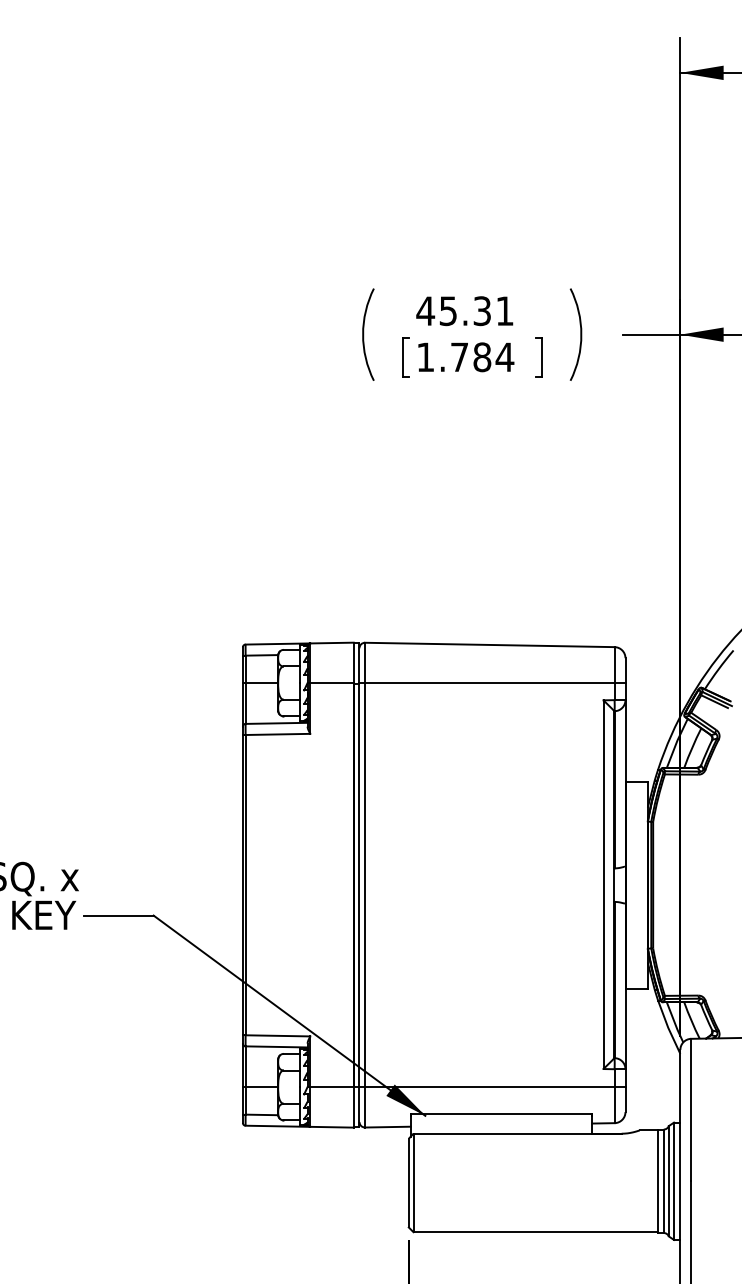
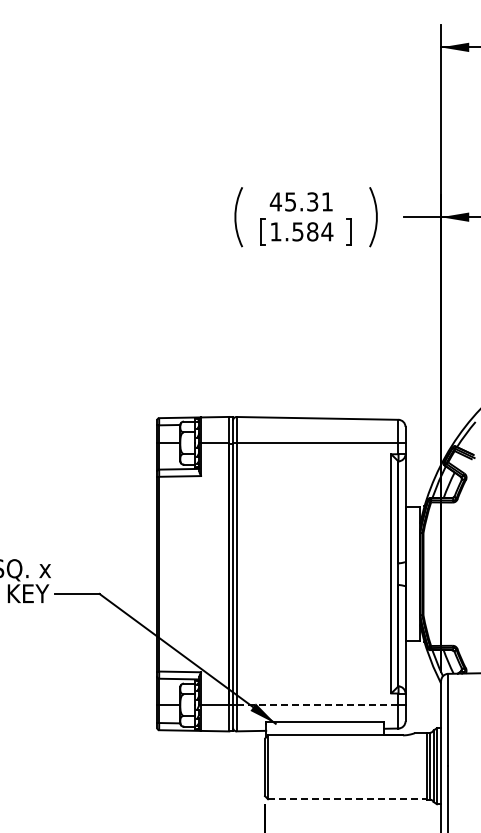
text: (458, 356) -> (297, 231), 1.784 -> 1.584
line: (489, 1087) -> (317, 705), solid -> dashed
line: (535, 1232) -> (347, 799), solid -> dashed

